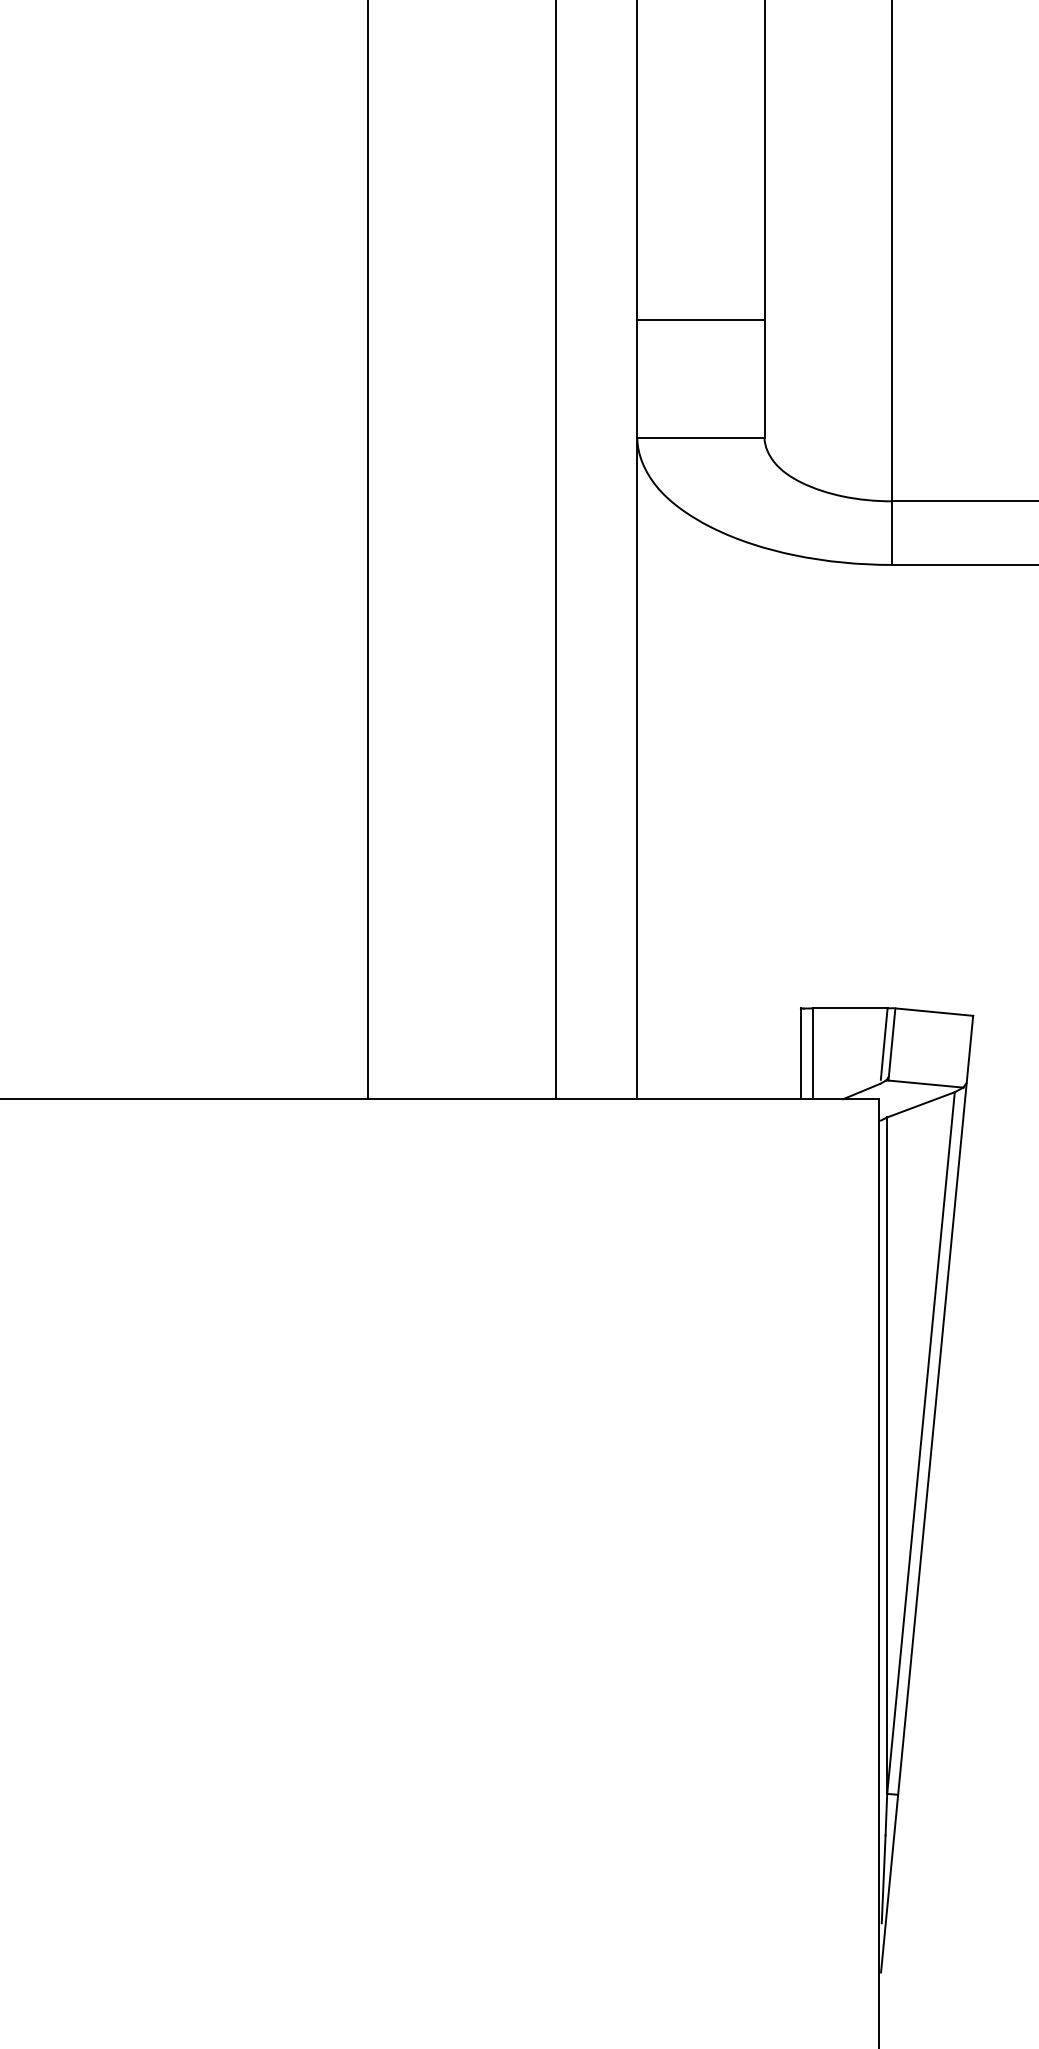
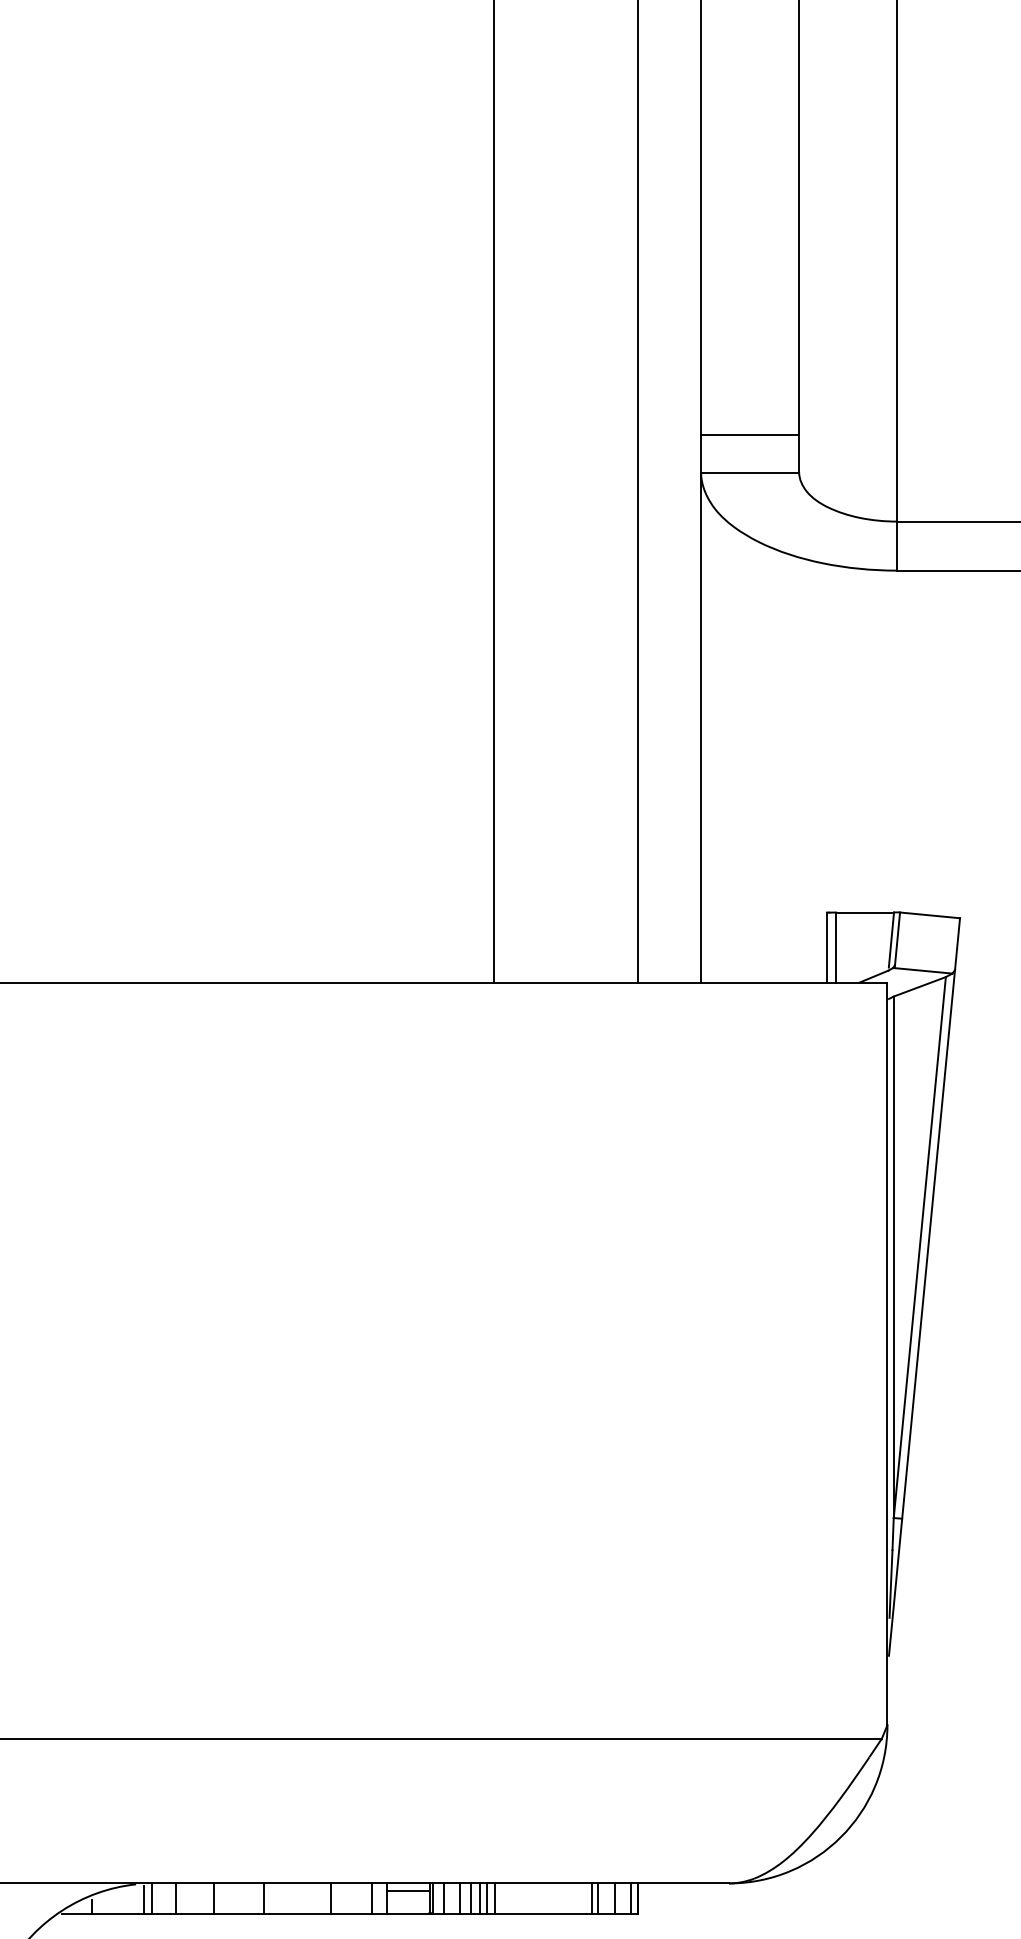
line: (701, 319) -> (750, 434), moved

